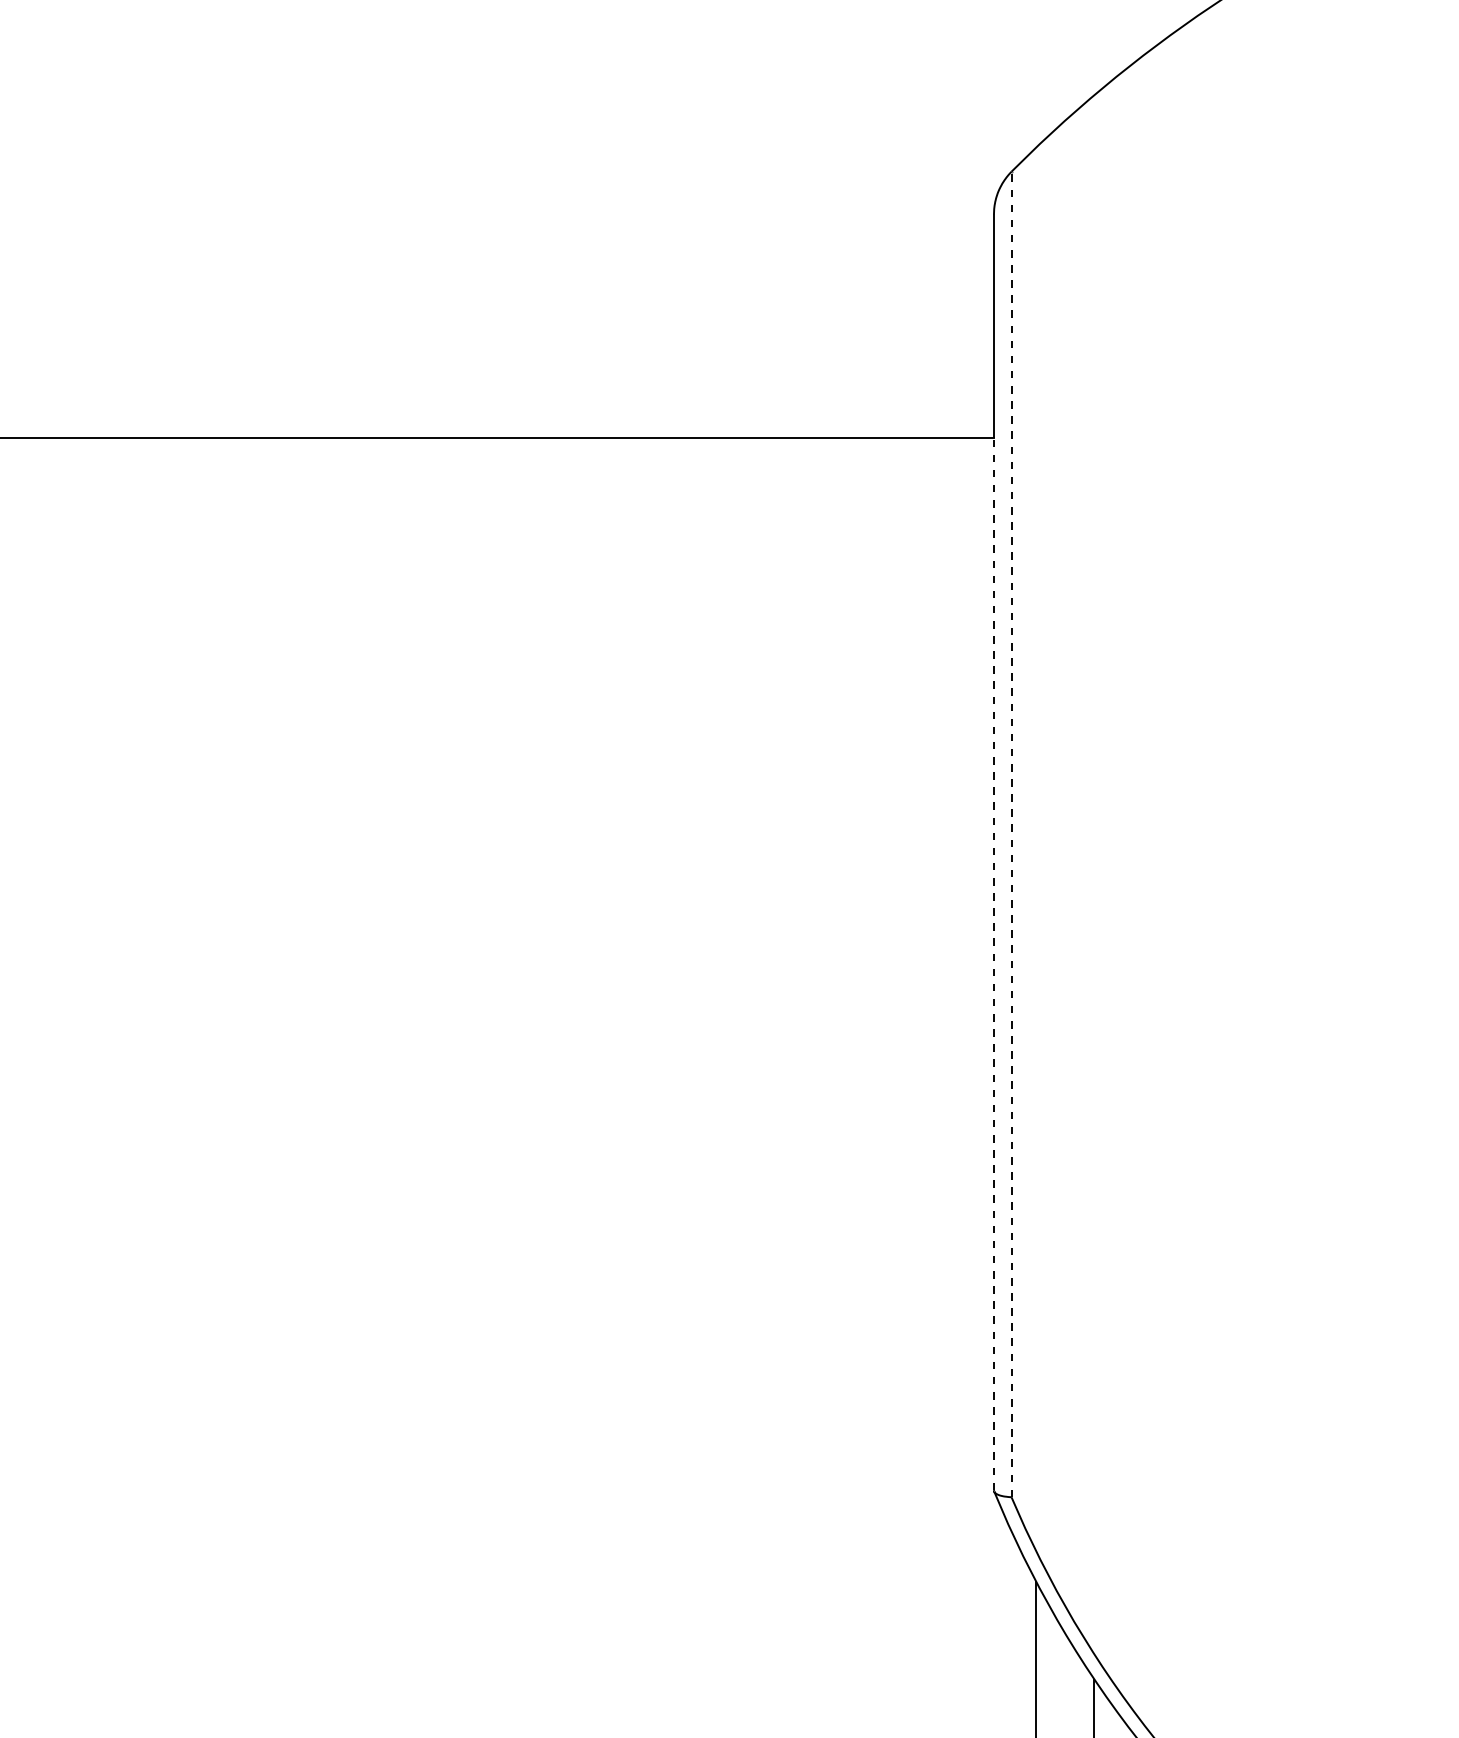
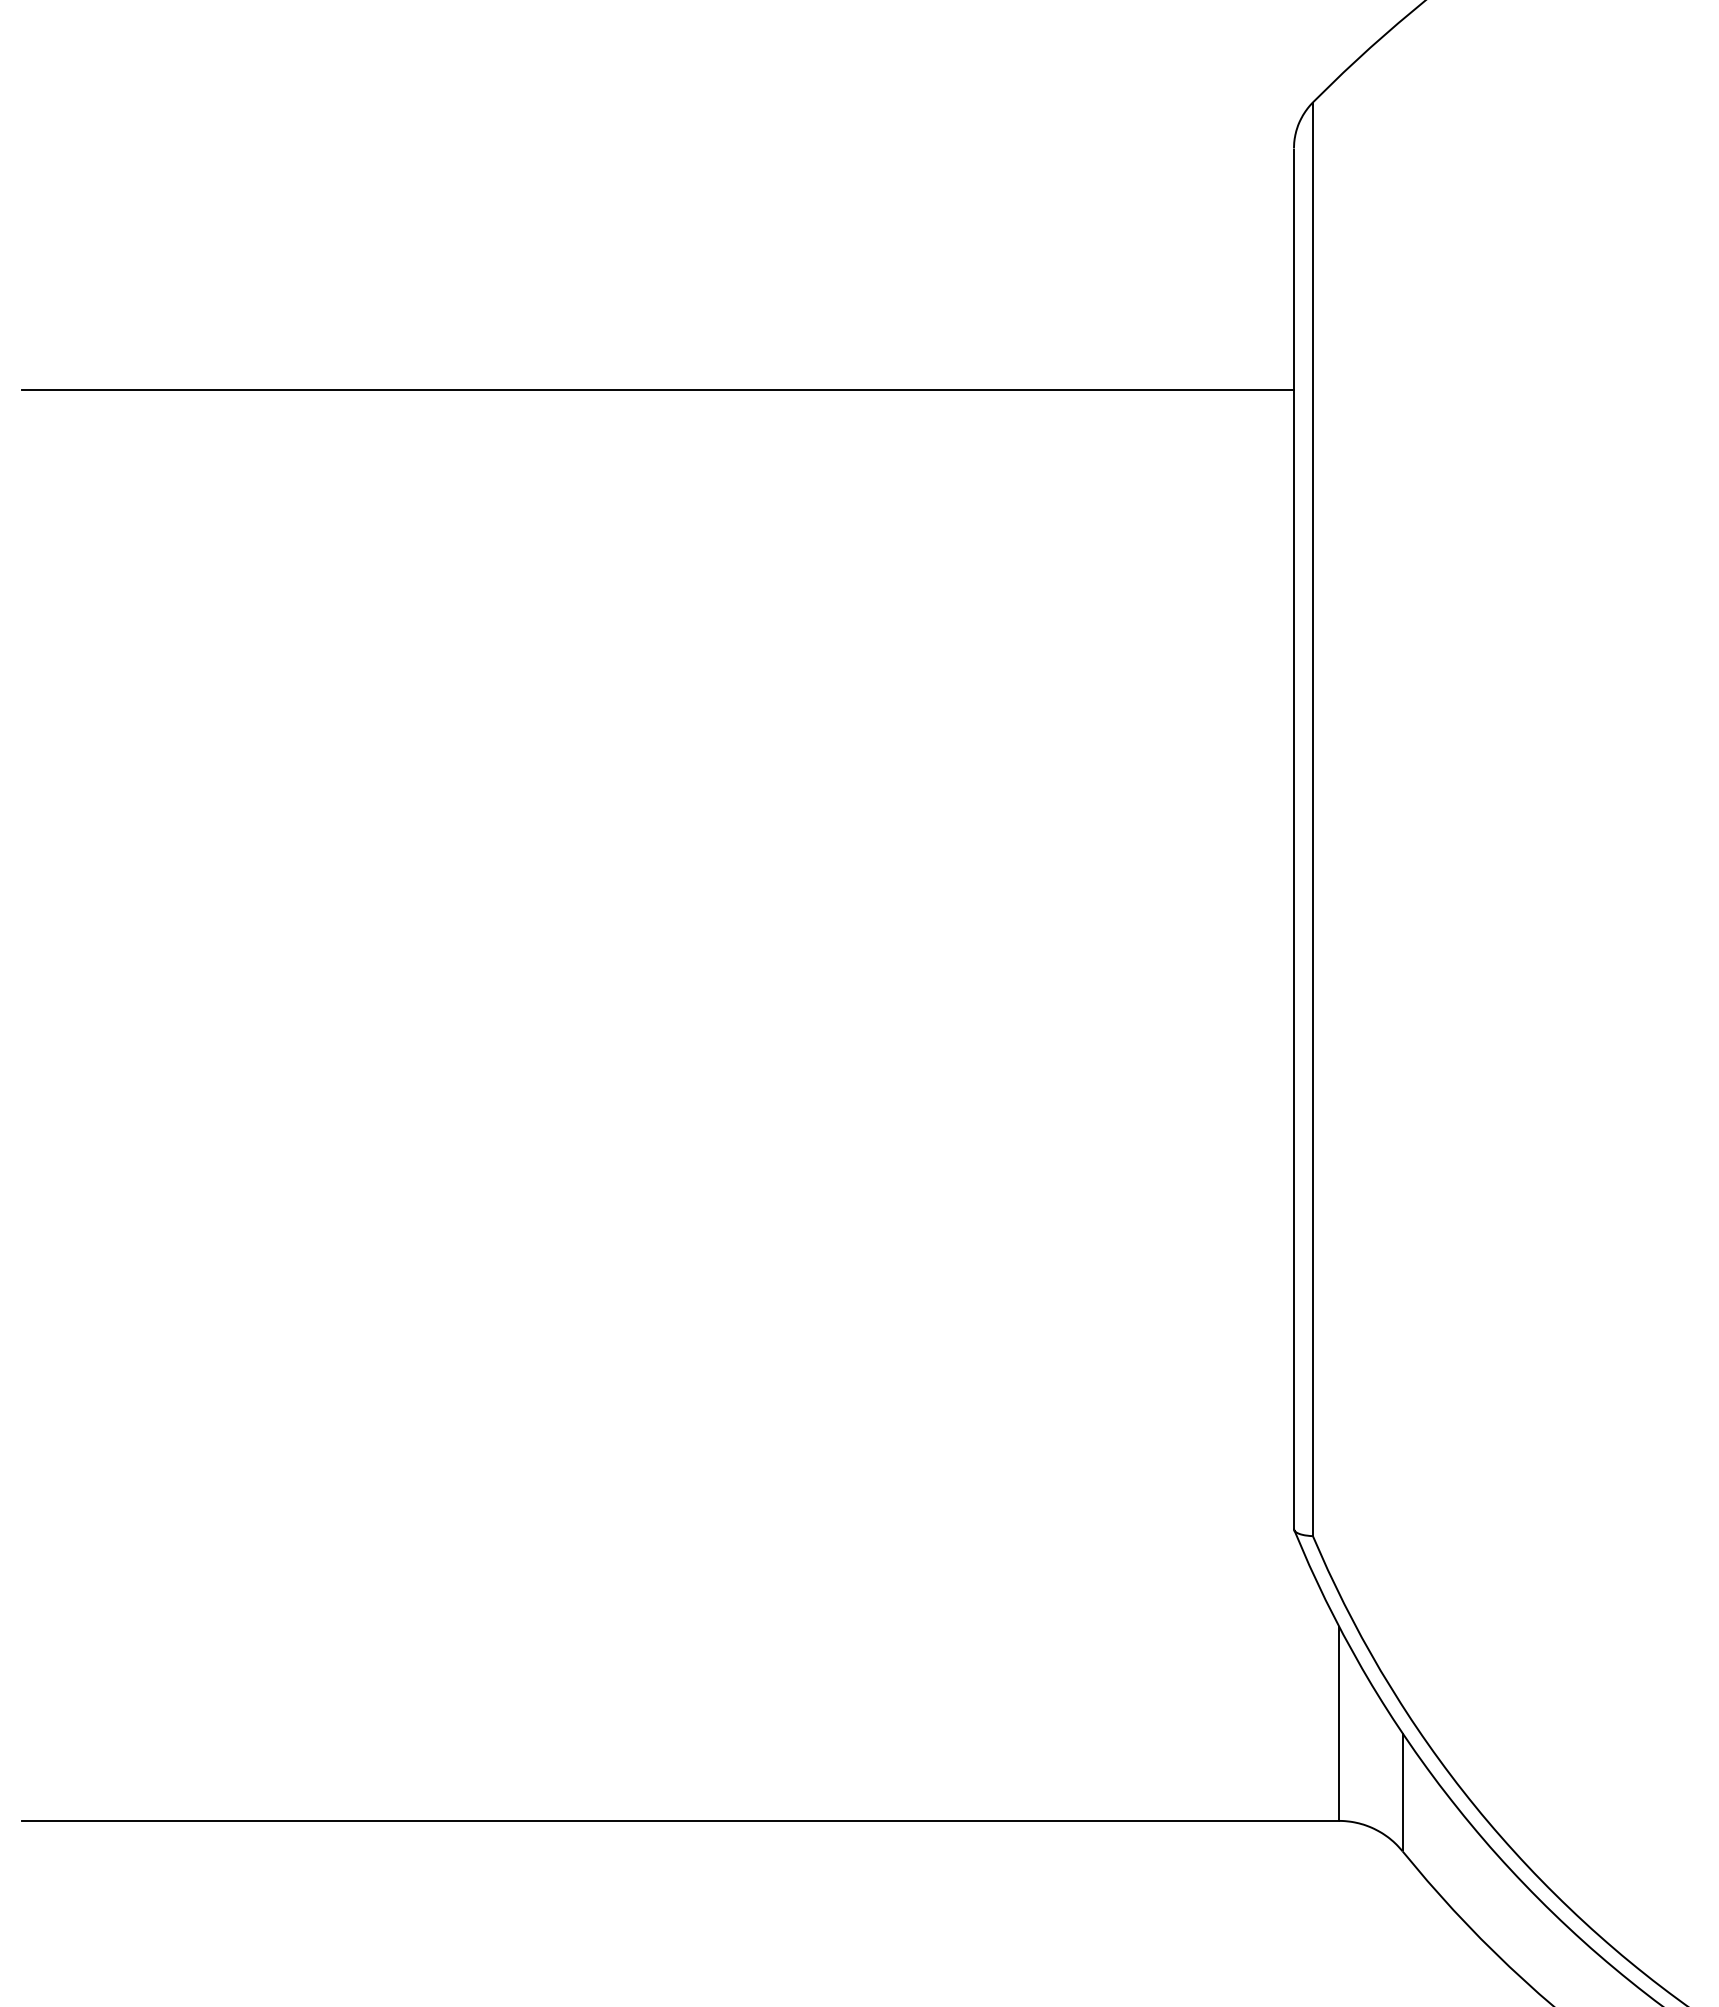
line: (1011, 833) -> (1312, 818), dashed -> solid
line: (993, 963) -> (1293, 958), dashed -> solid

